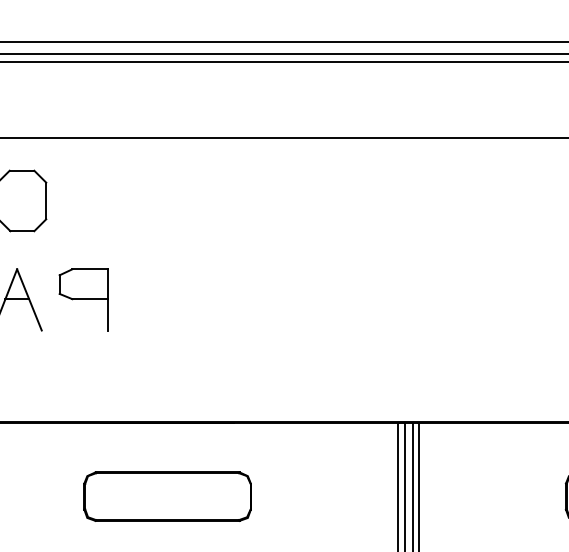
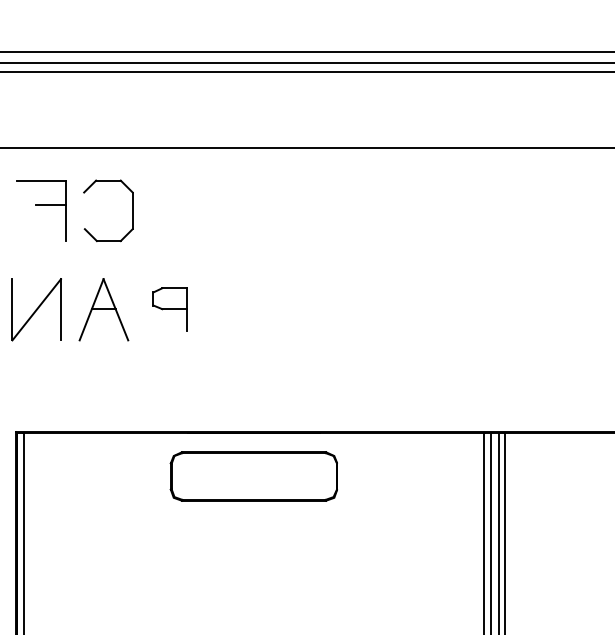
part: (84, 299) -> (170, 309), size x0.7
part: (167, 496) -> (253, 476), moved

